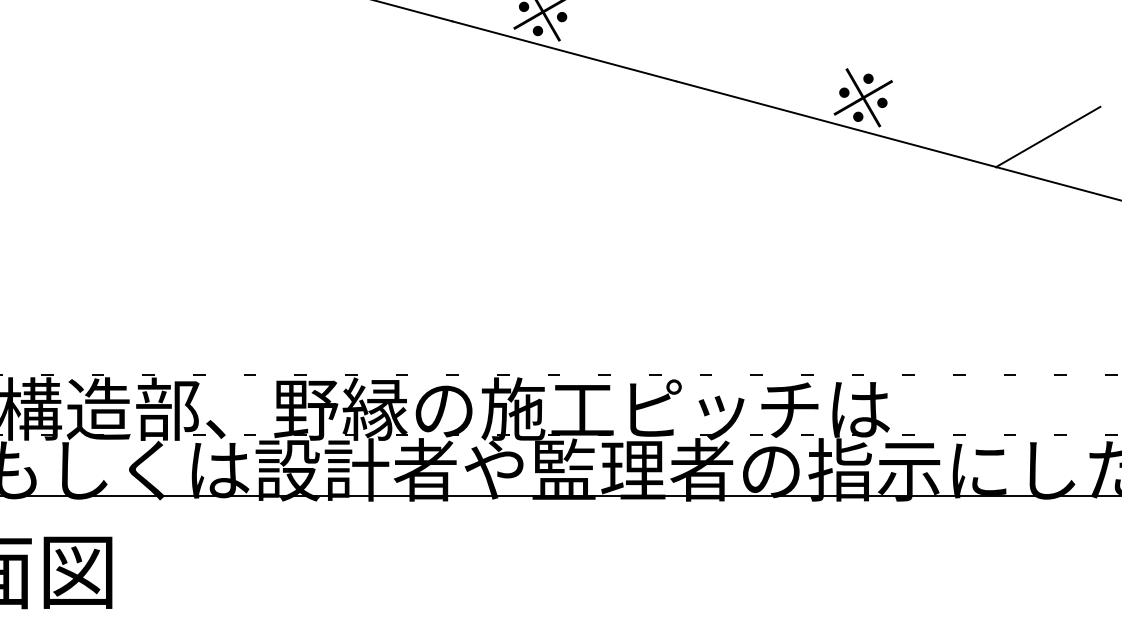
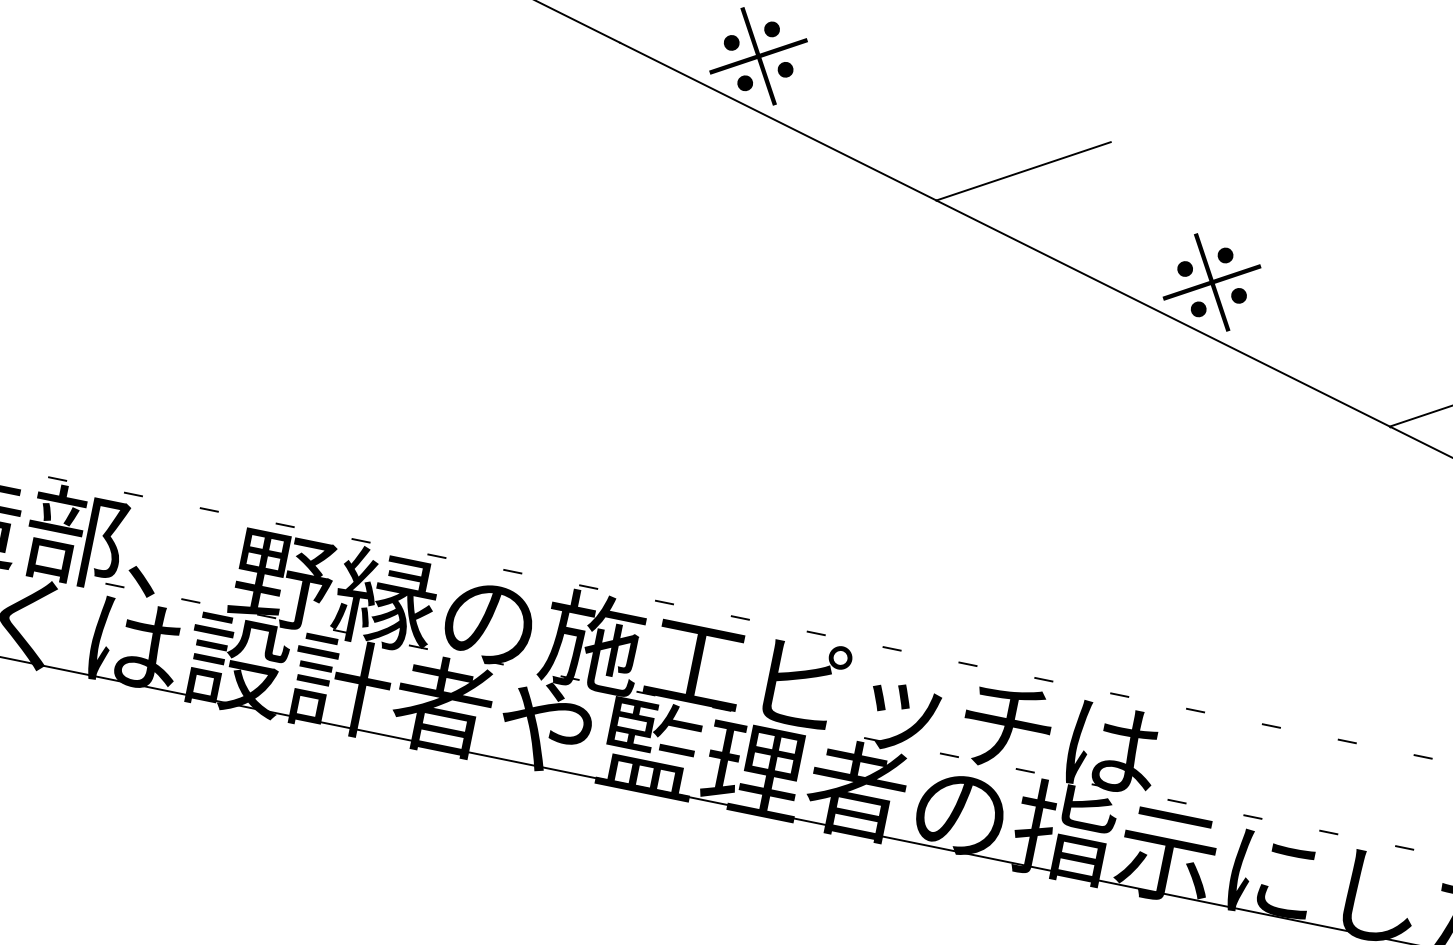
line: (727, 51) -> (1022, 171), added

